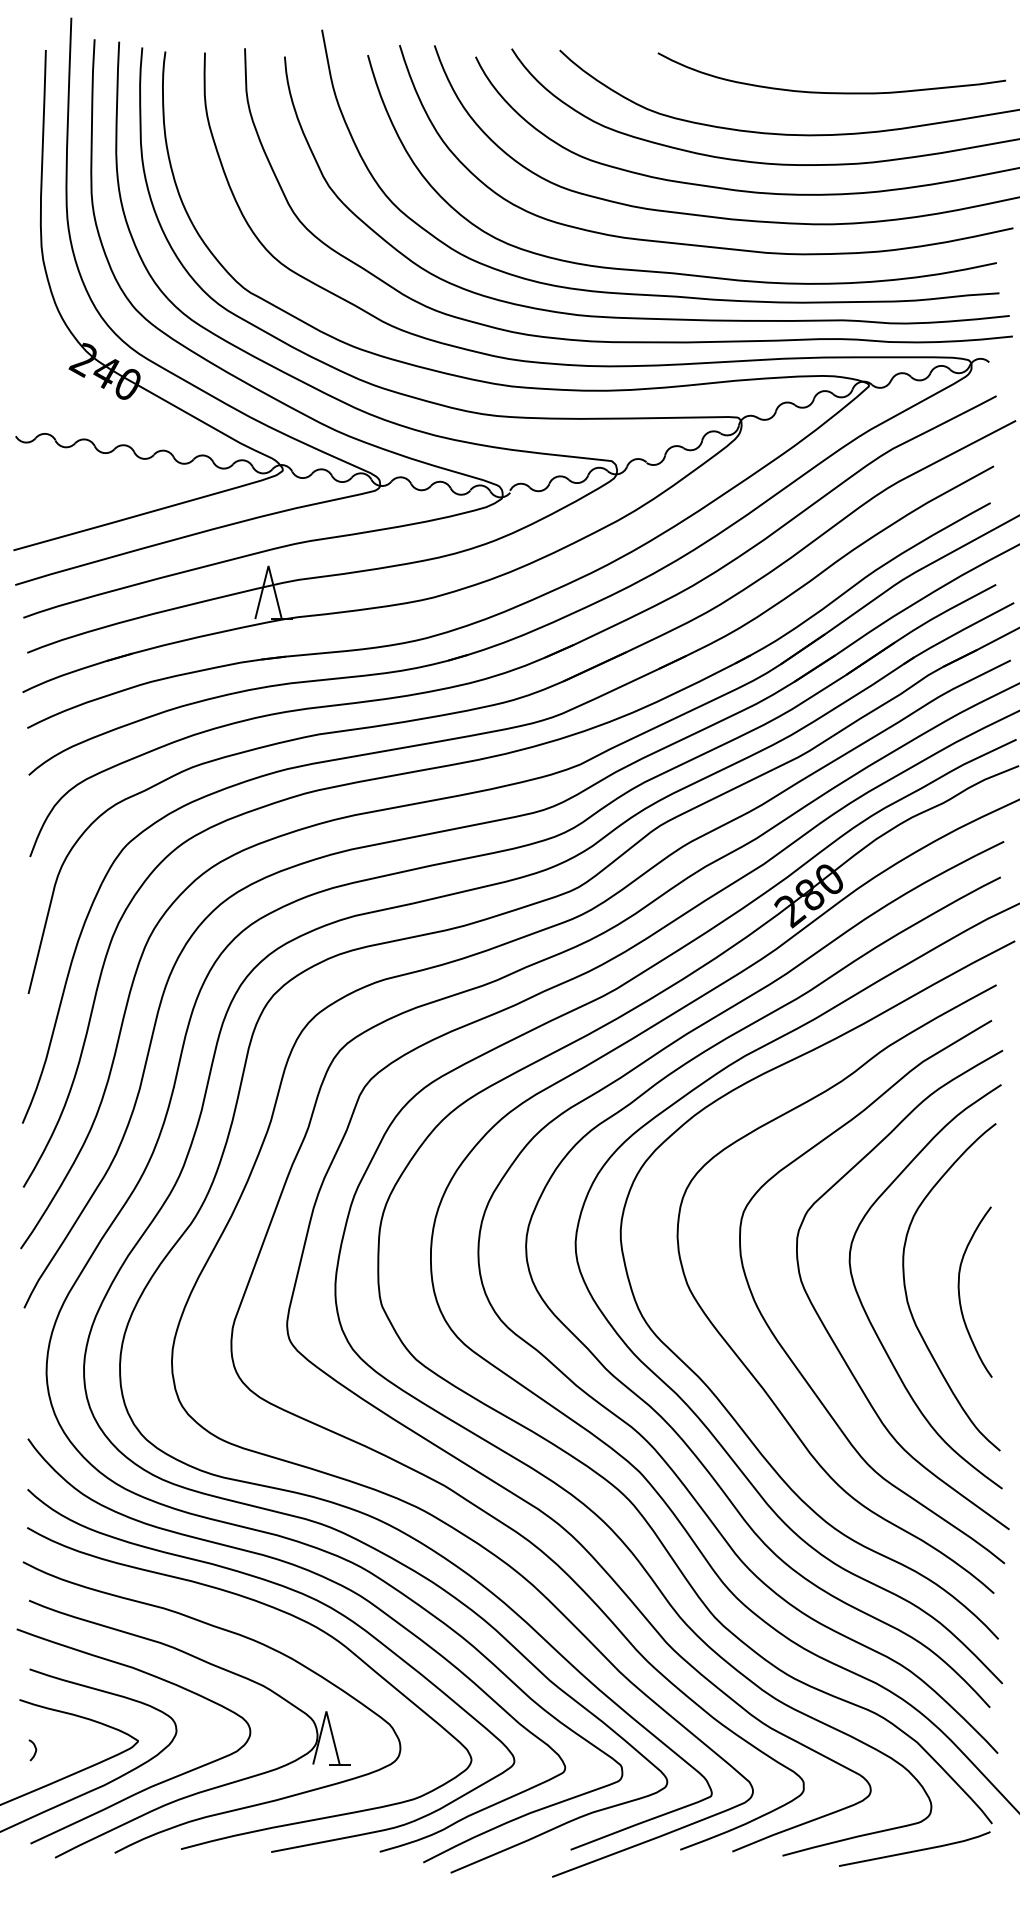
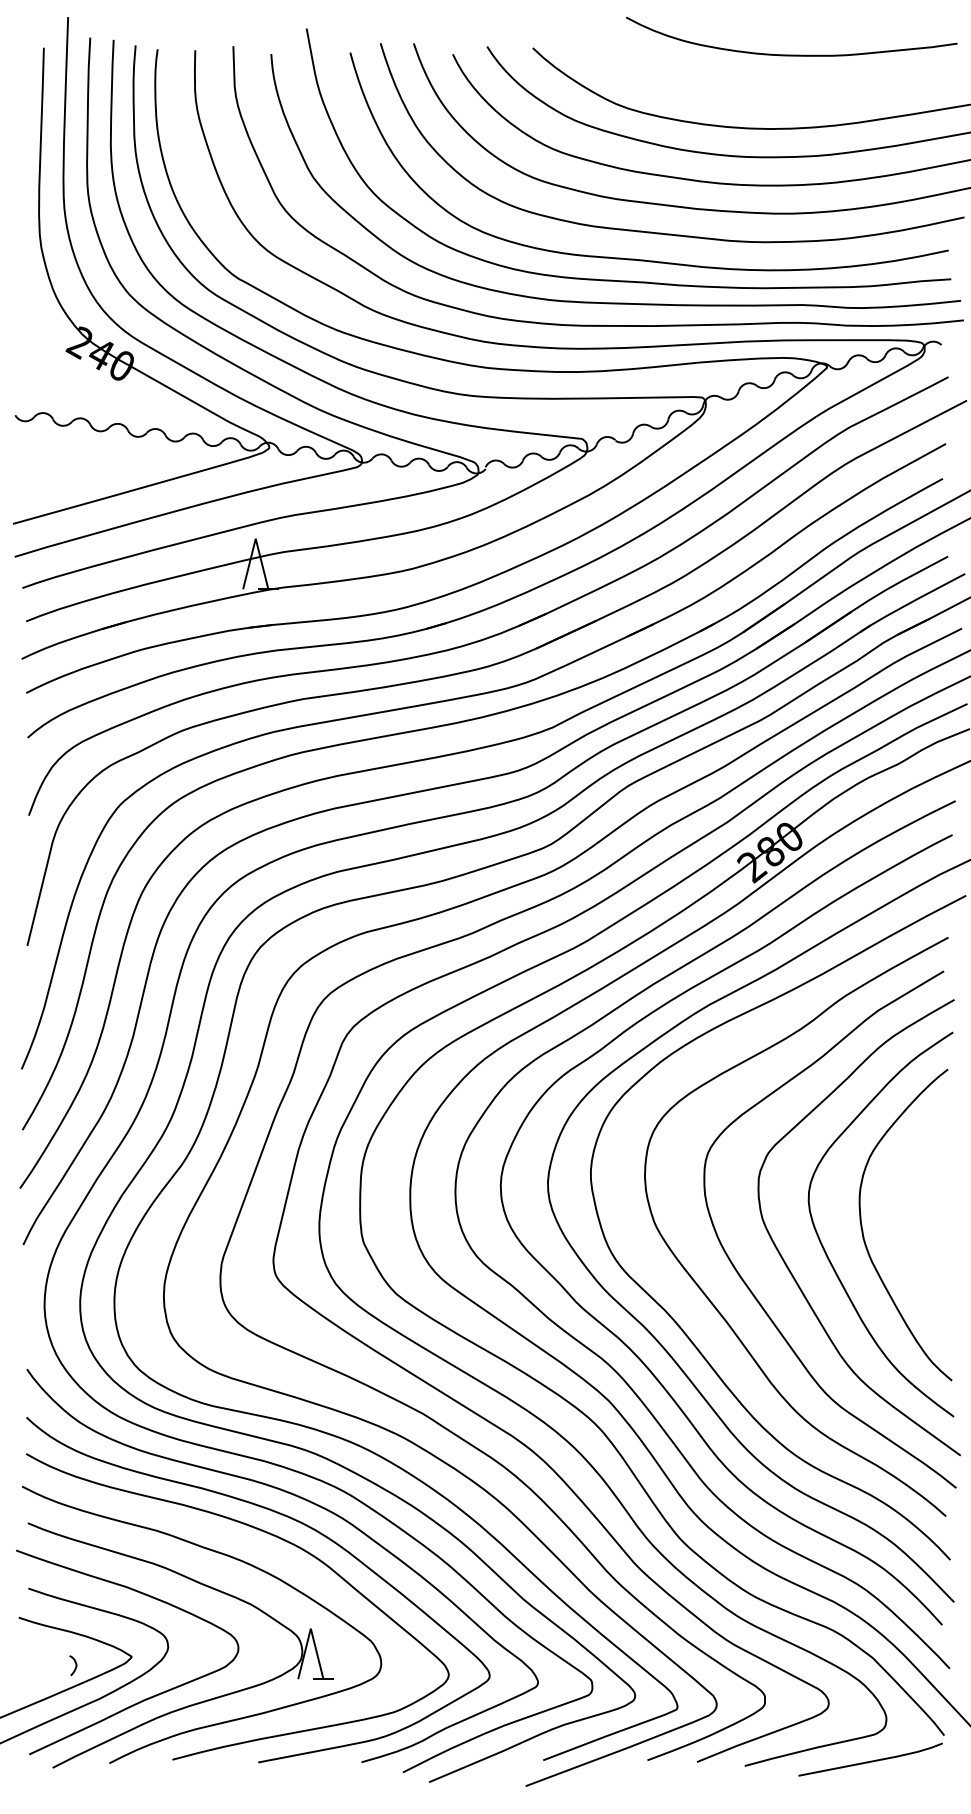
curve: (831, 92) -> (791, 54), moved
curve: (960, 1295) -> (914, 1232), removed
curve: (34, 1752) -> (74, 1667), moved

